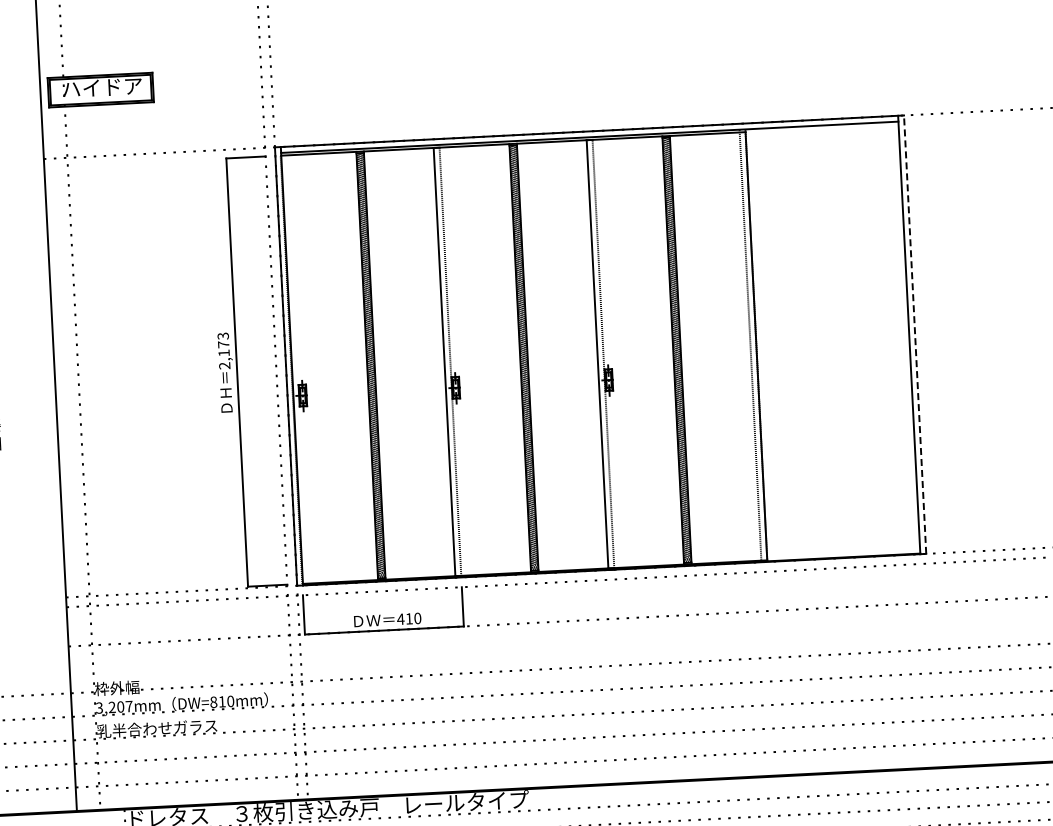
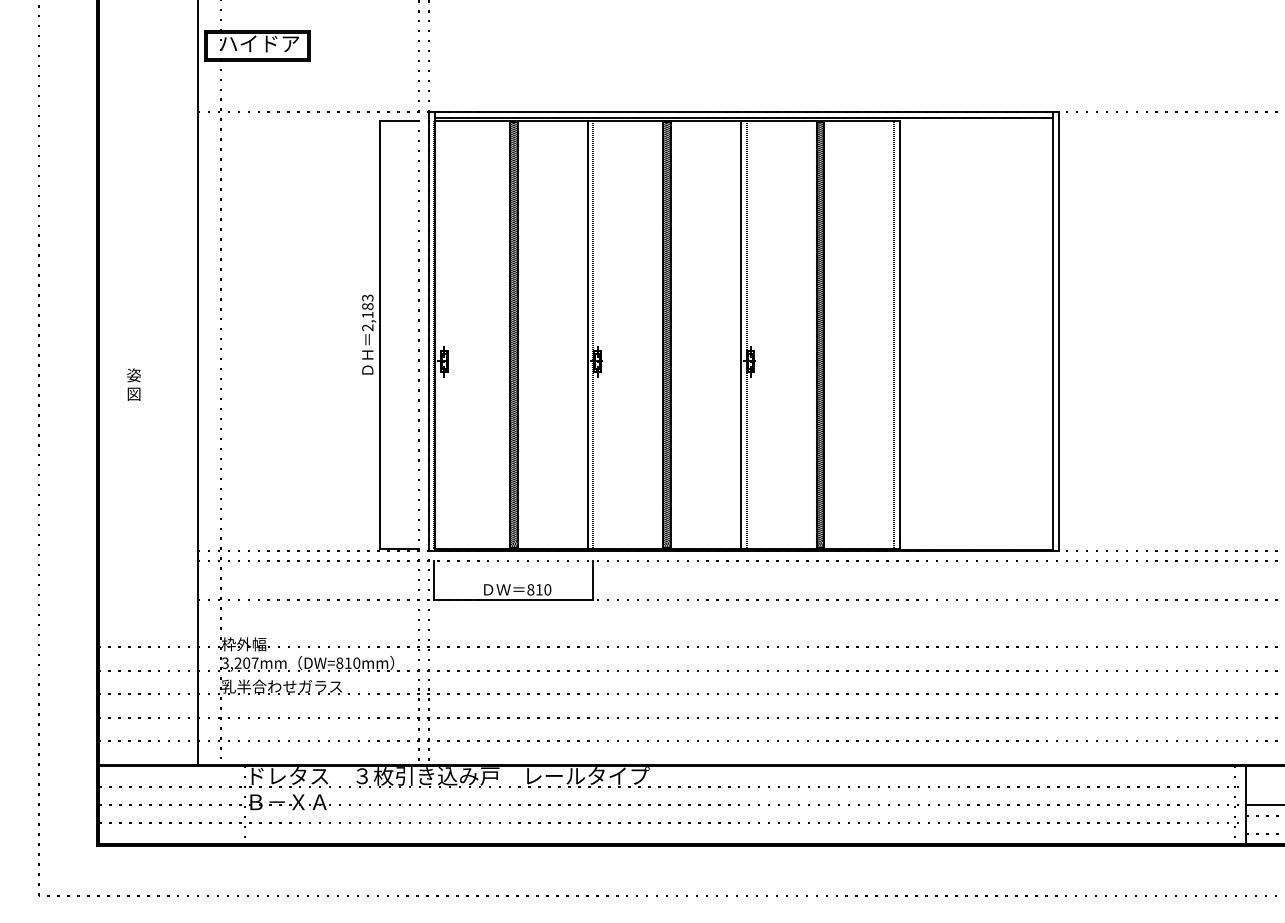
line: (914, 334) -> (1058, 331), dashed -> solid
text: (223, 344) -> (367, 306), 2,173 -> 2,183
text: (400, 618) -> (530, 589), 410 -> 810

